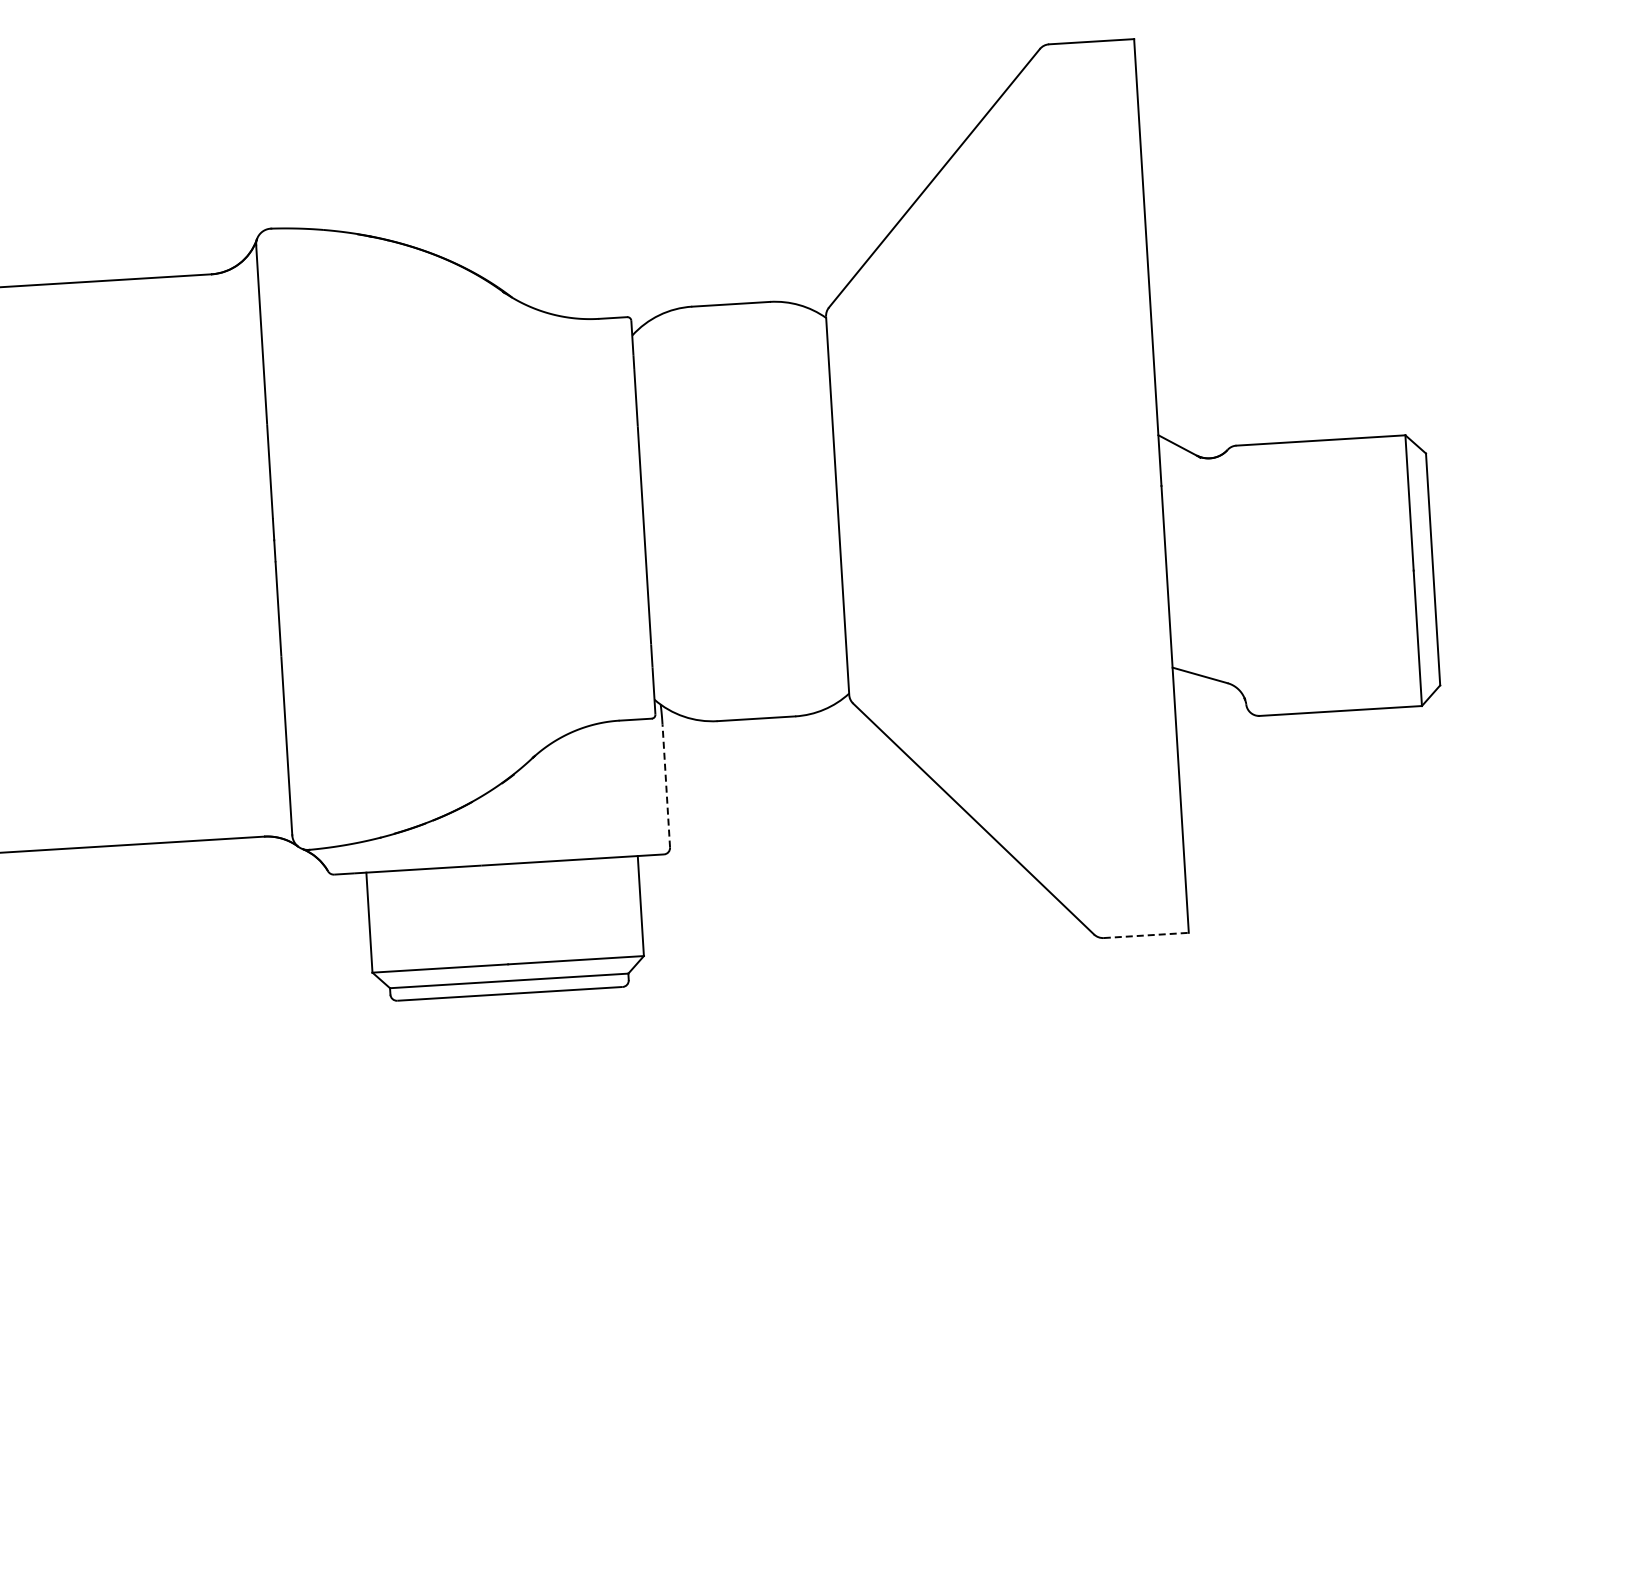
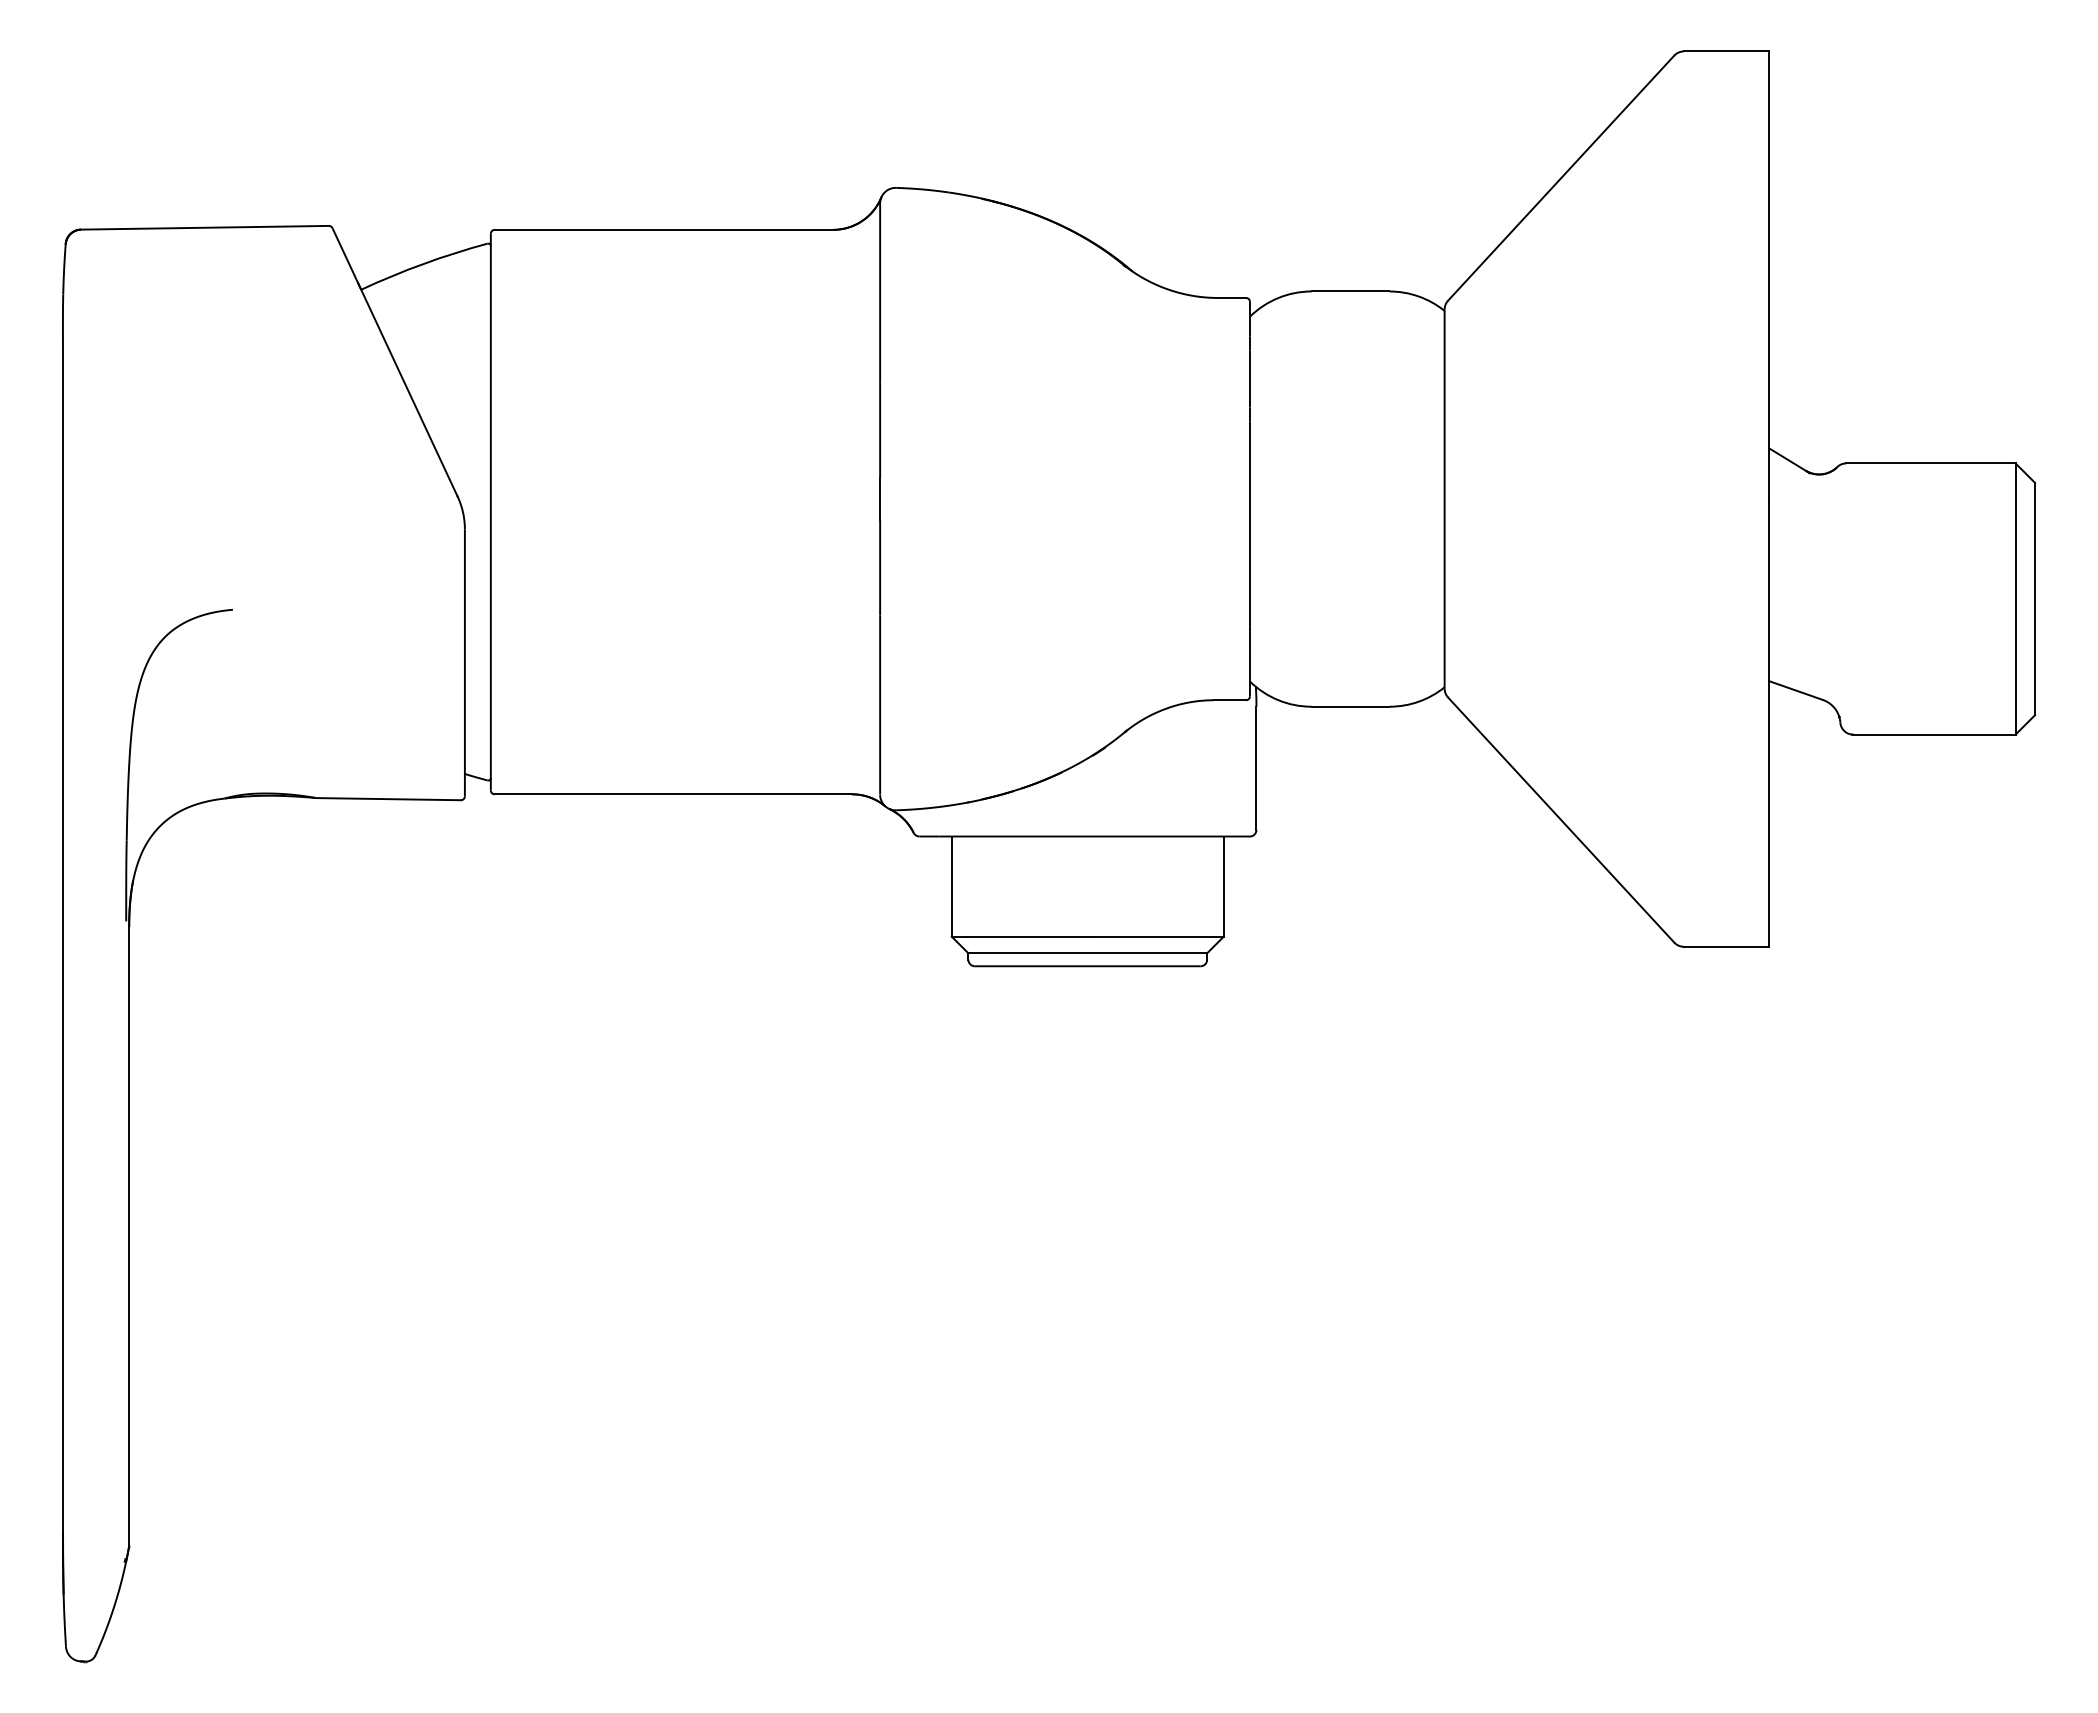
line: (666, 786) -> (1256, 768), dashed -> solid
line: (1146, 935) -> (1726, 946), dashed -> solid

